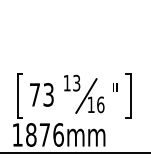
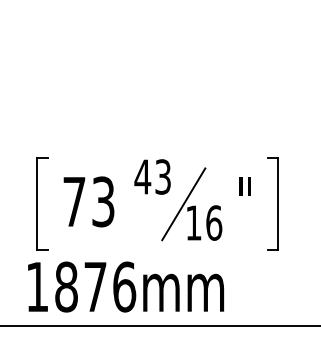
text: (67, 83) -> (143, 177), 13 -> 43

